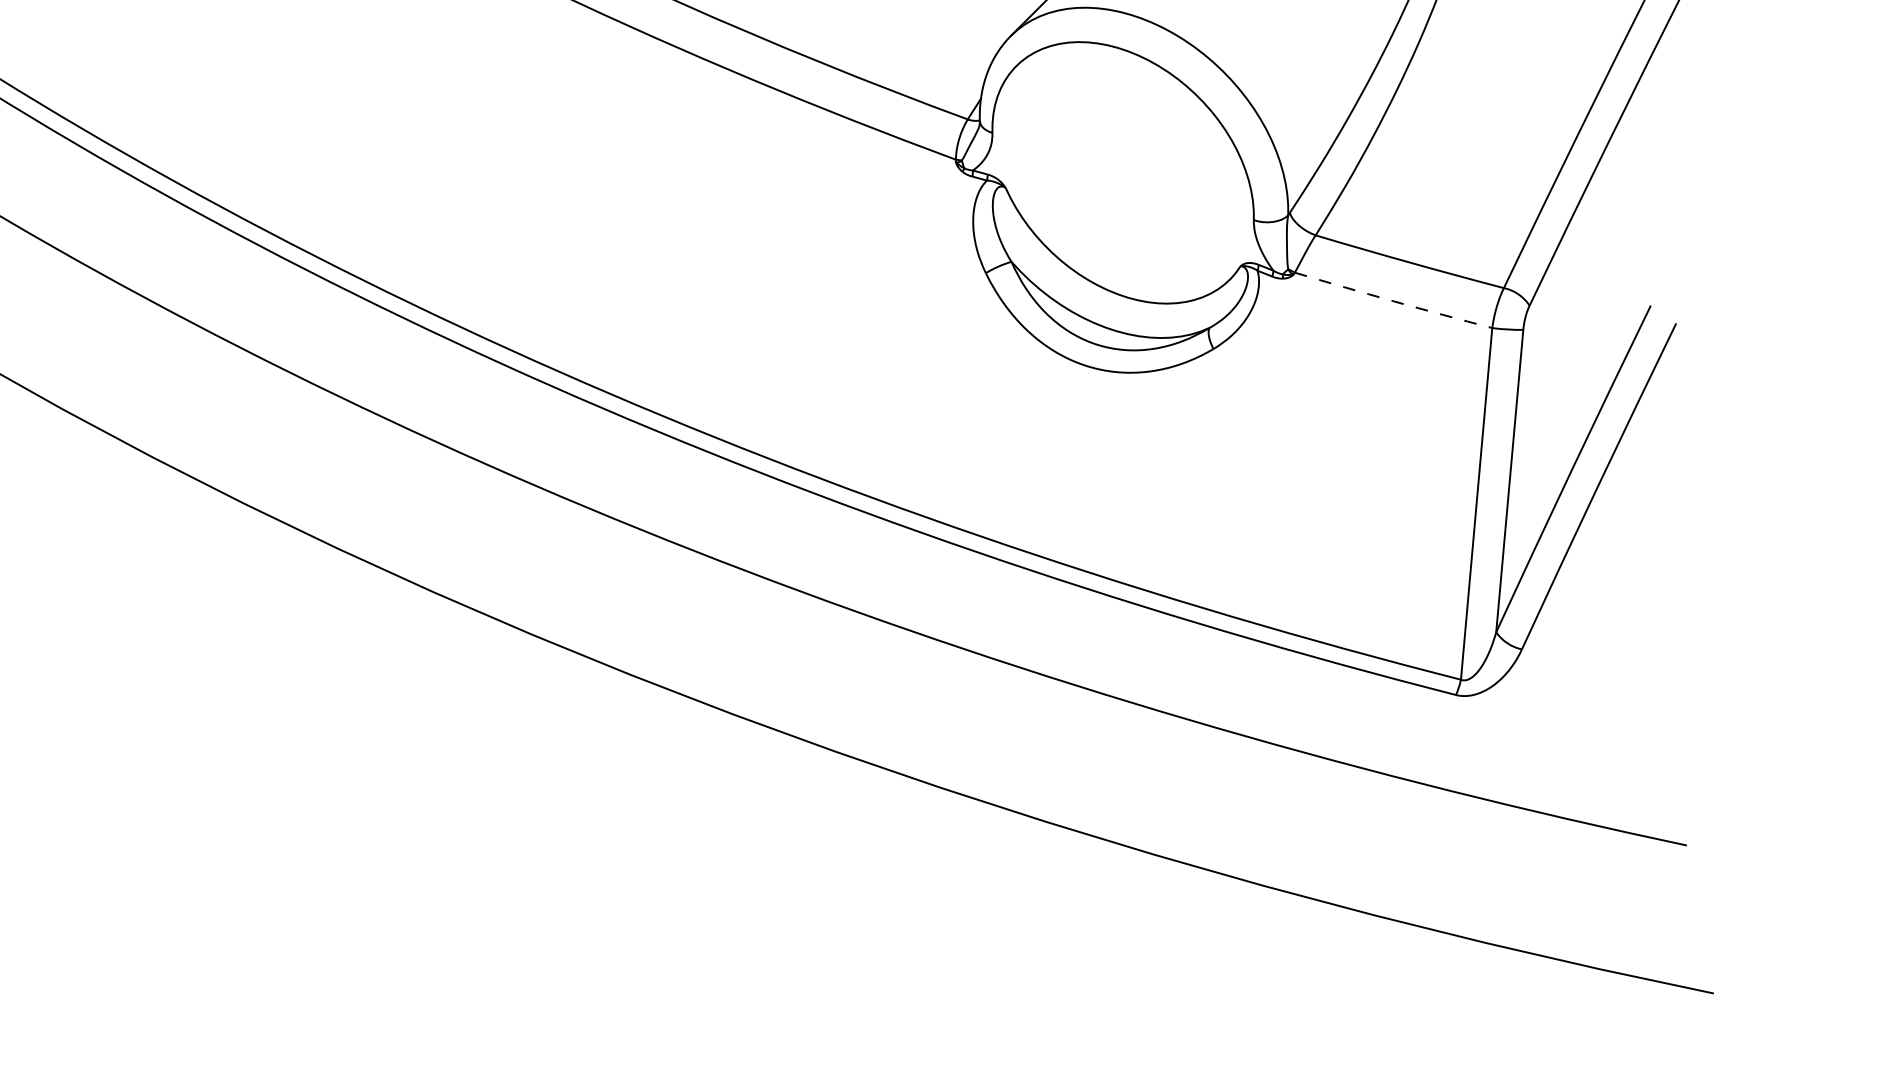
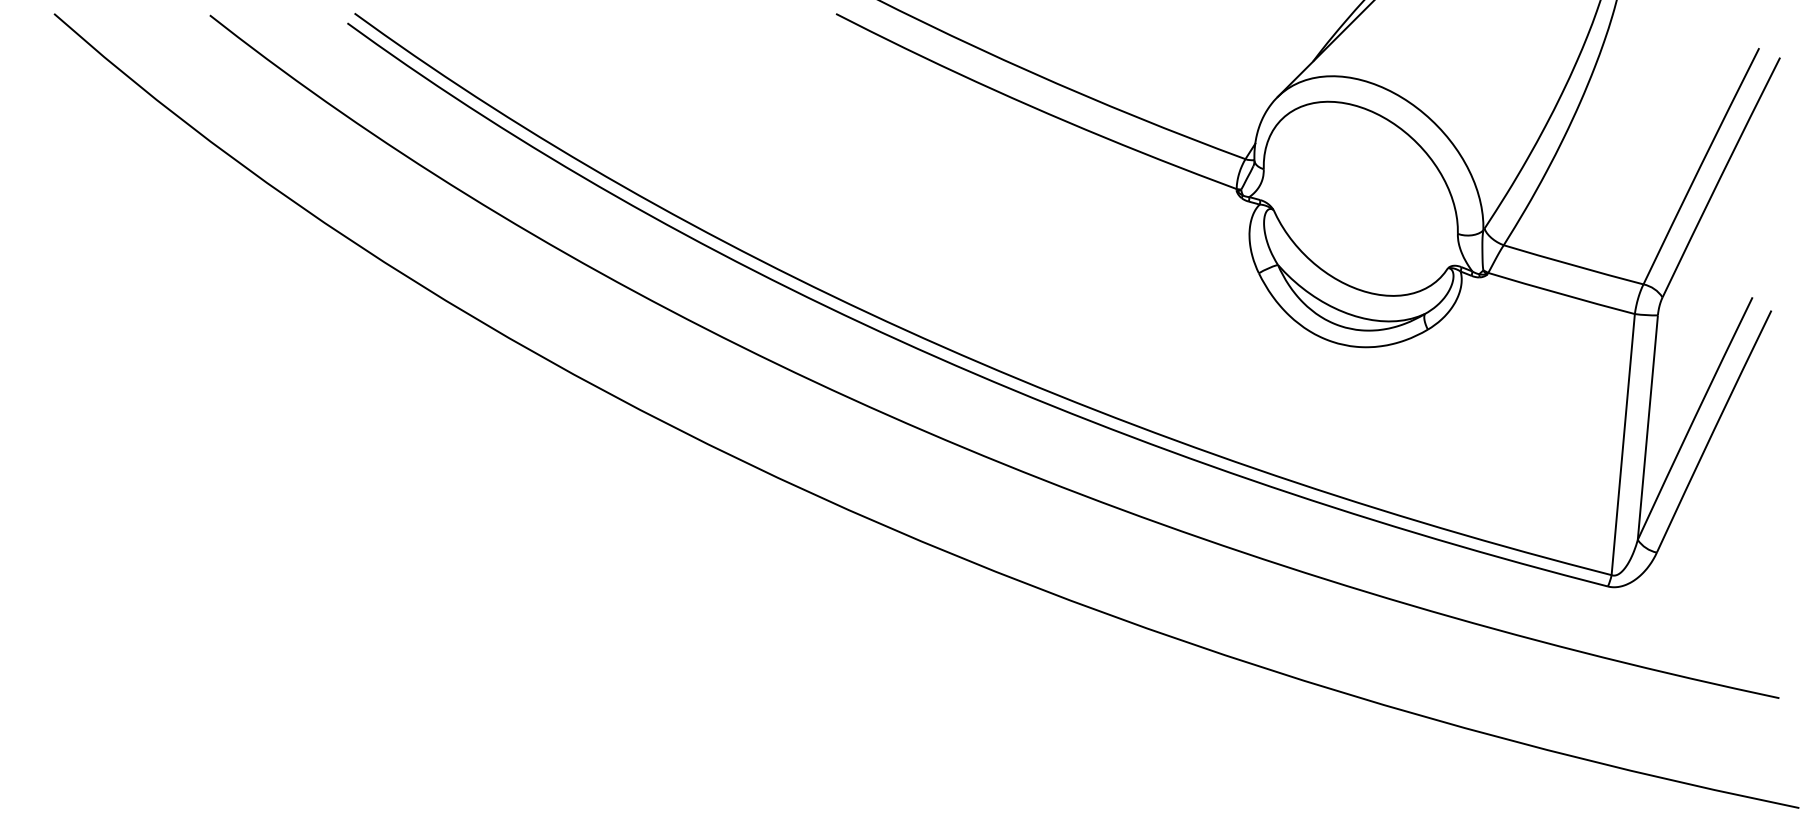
arc: (1393, 301) -> (1561, 294), dashed -> solid

